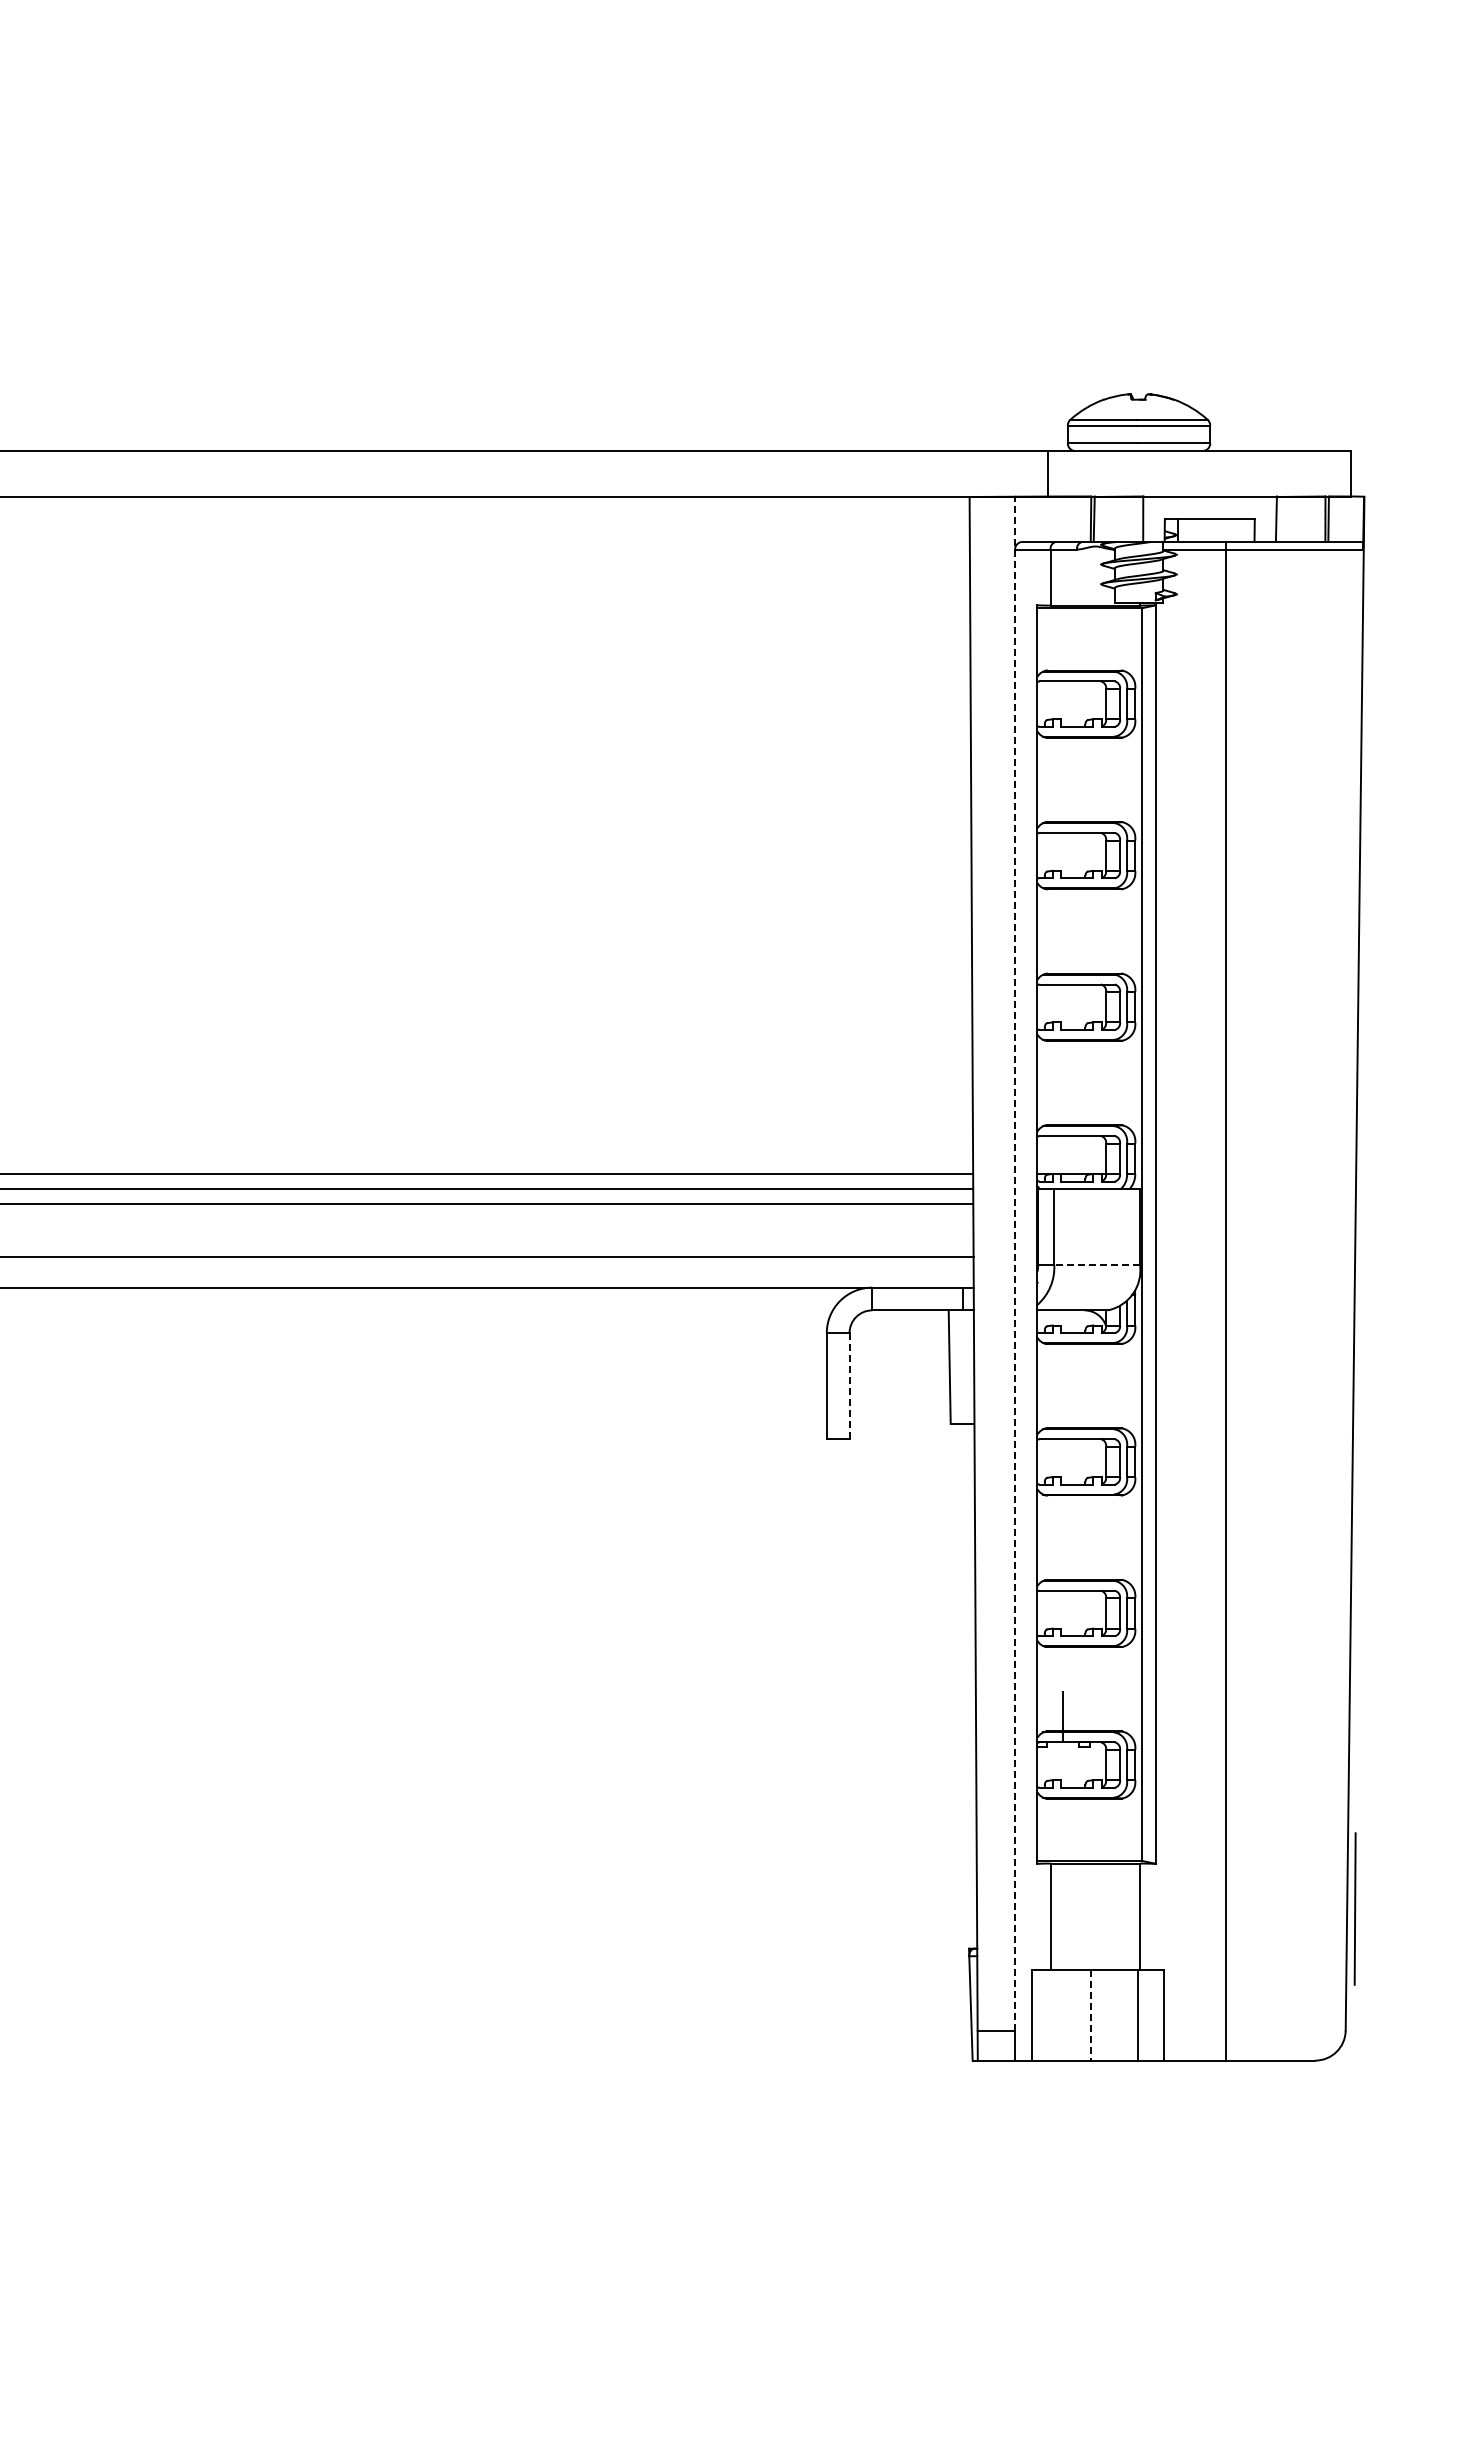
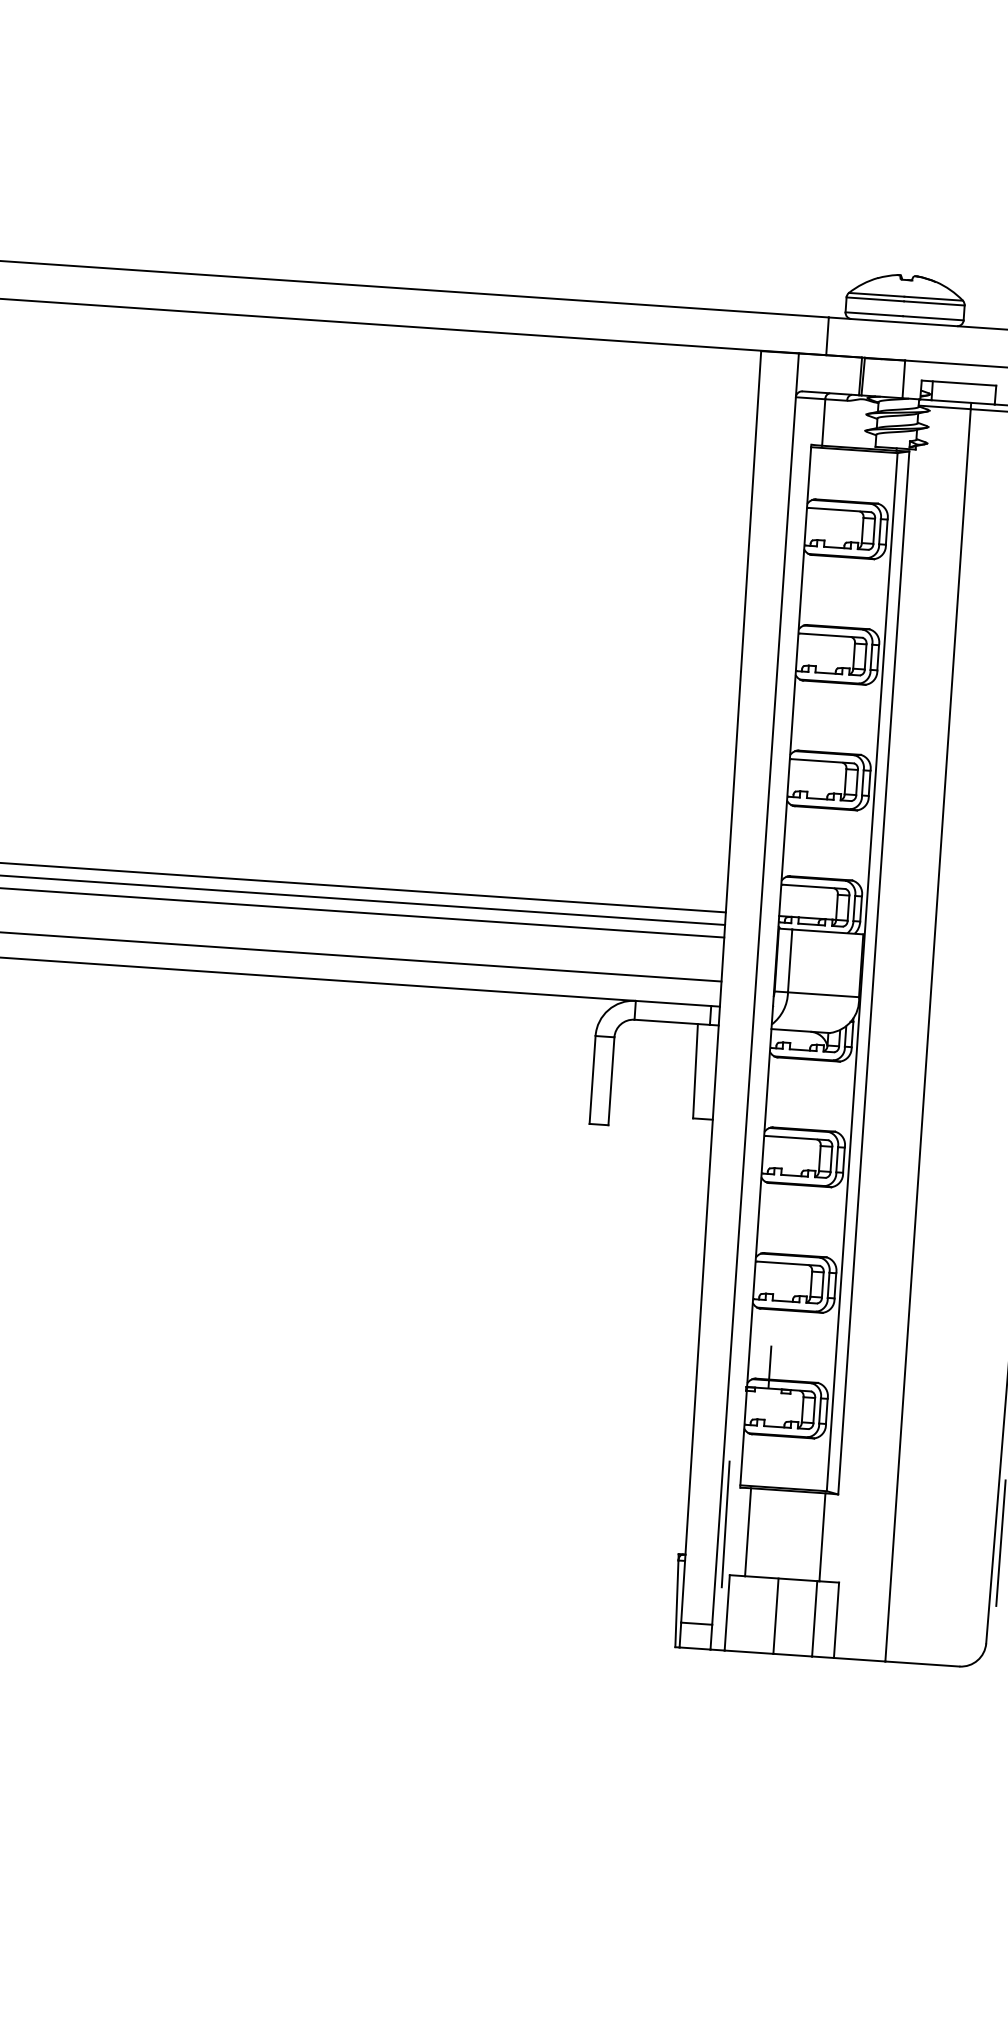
line: (1015, 1263) -> (755, 988), dashed -> solid
line: (1097, 1264) -> (823, 994), dashed -> solid
line: (849, 1385) -> (611, 1080), dashed -> solid
line: (1022, 1908) -> (725, 1523), added
line: (1090, 2015) -> (775, 1616), dashed -> solid

